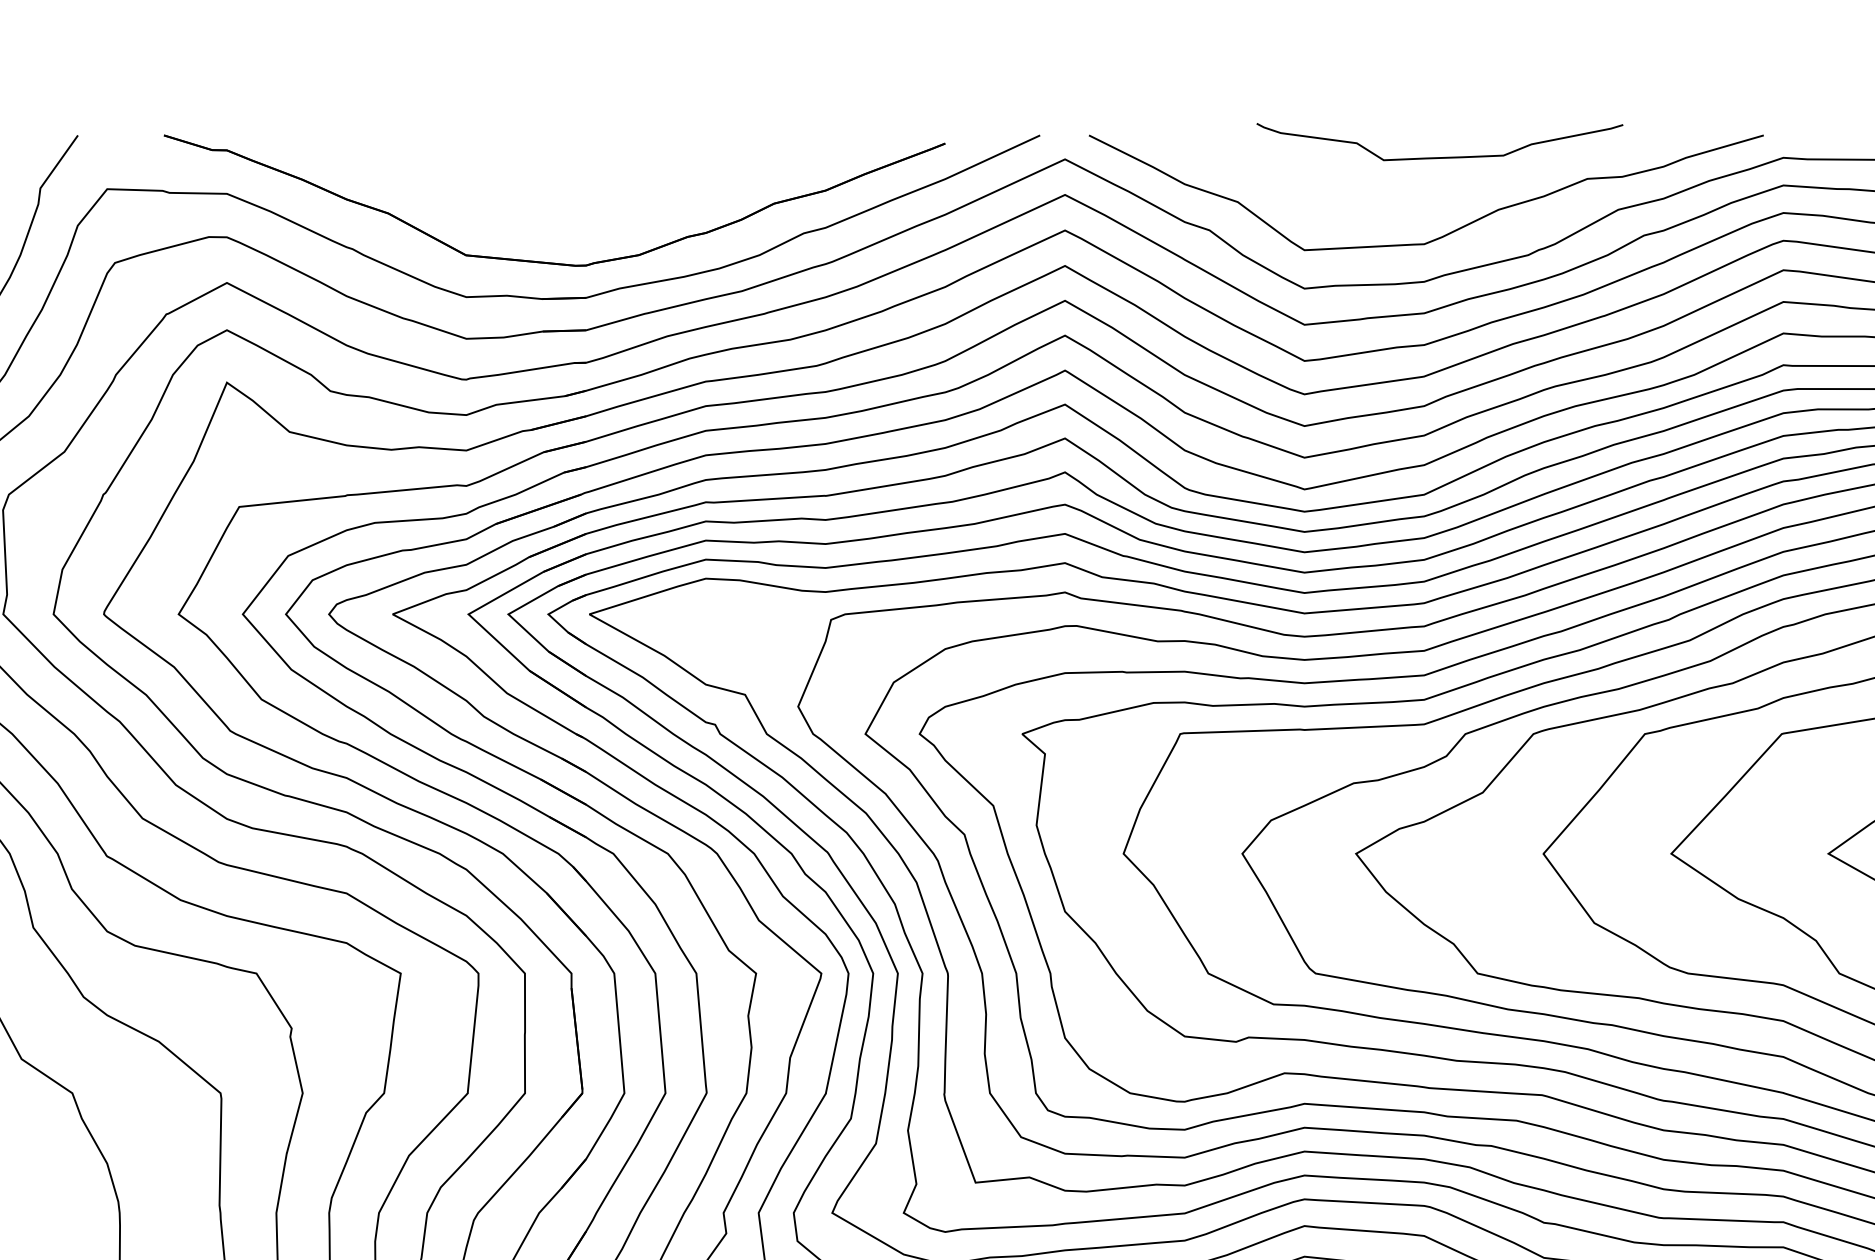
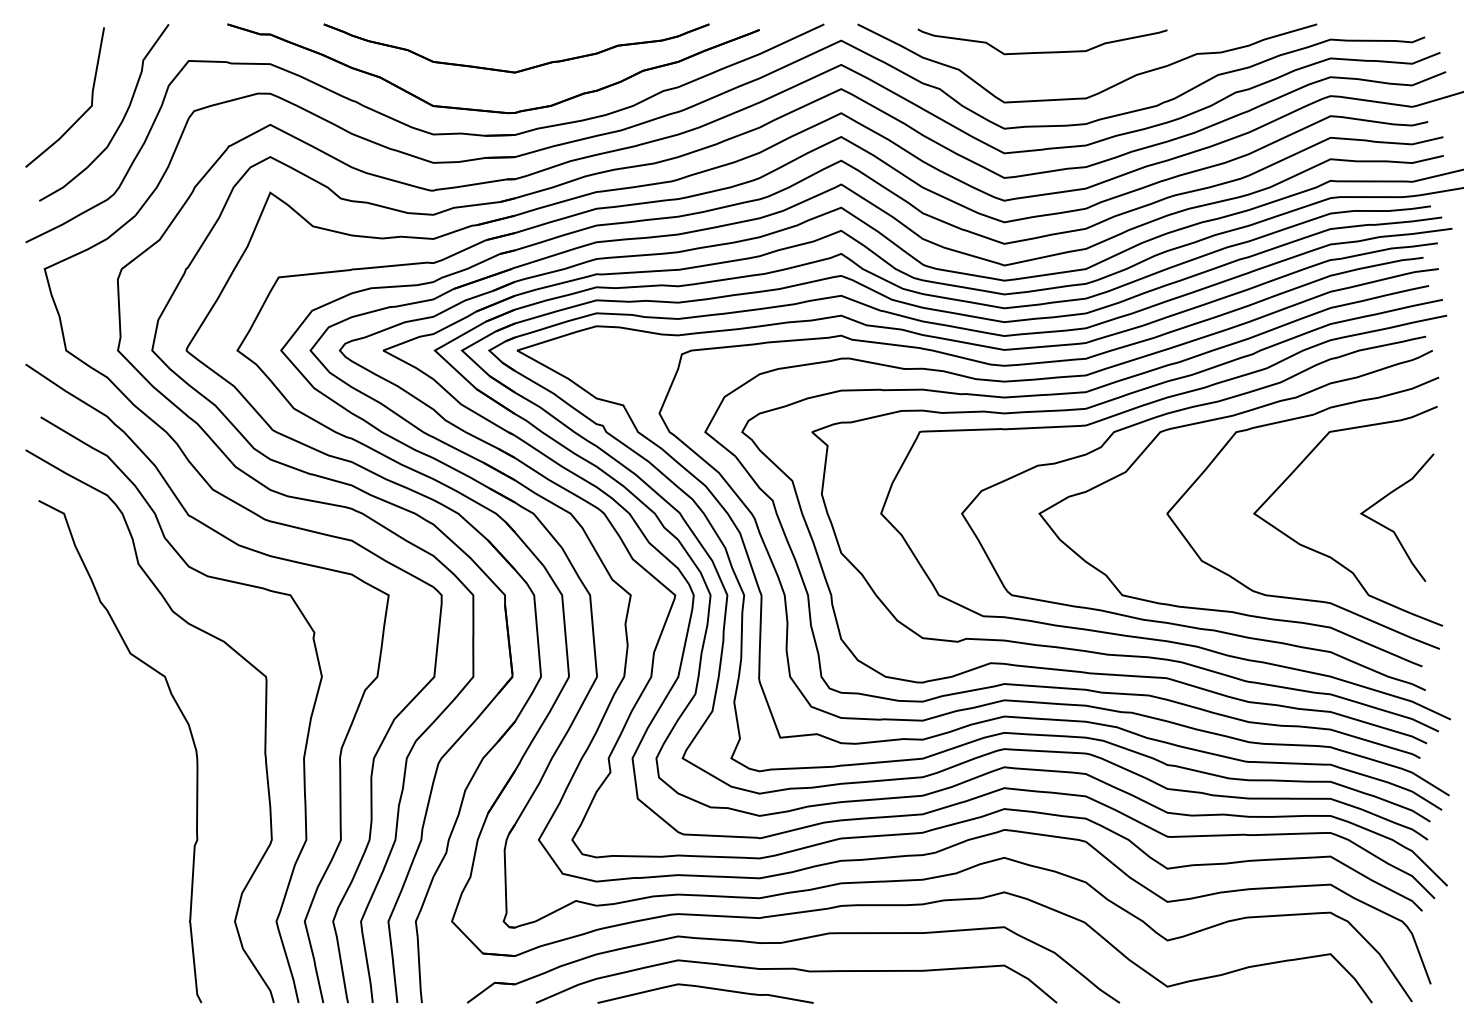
curve: (1439, 156) -> (1042, 51), moved
part: (595, 201) -> (521, 69), added

